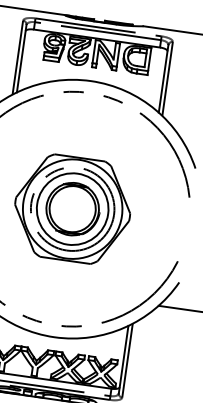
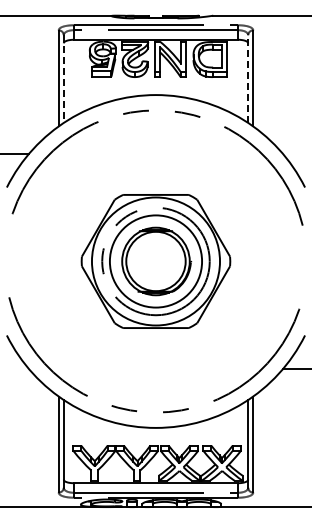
line: (21, 58) -> (63, 79), solid -> dashed
line: (163, 79) -> (248, 79), solid -> dashed

